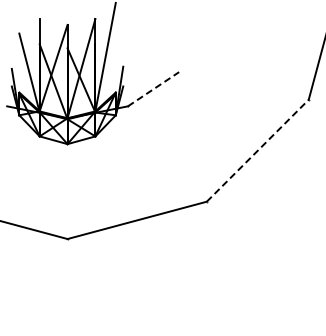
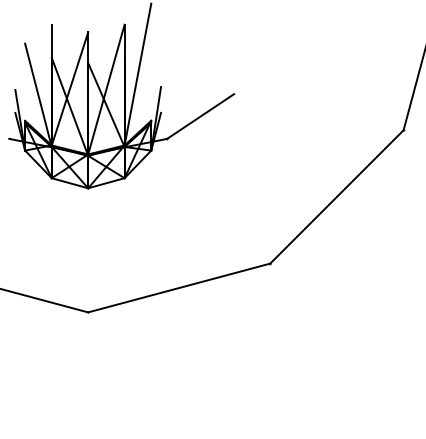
line: (153, 89) -> (200, 116), dashed -> solid
line: (258, 150) -> (337, 196), dashed -> solid

